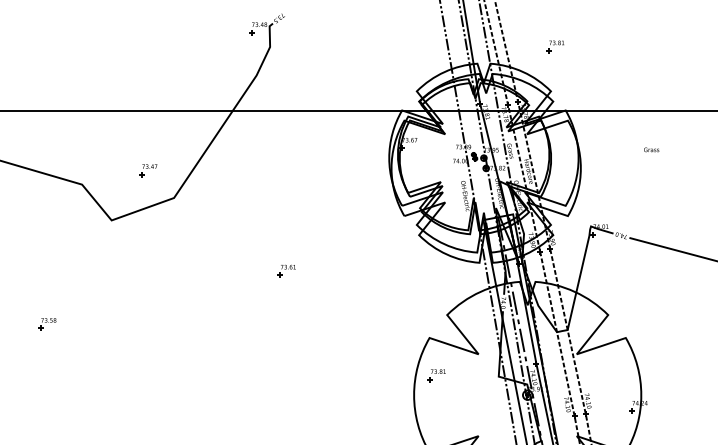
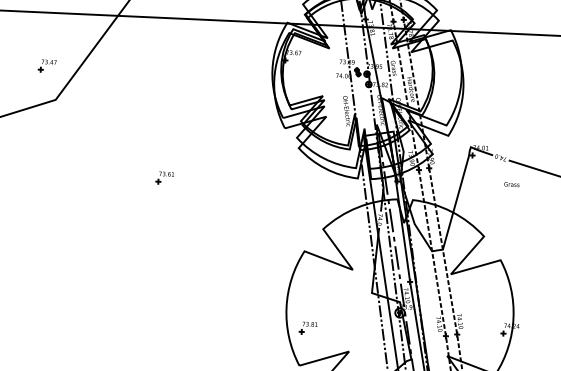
text: (651, 149) -> (511, 184), moved
part: (148, 170) -> (47, 65), moved
part: (436, 375) -> (308, 328), moved

